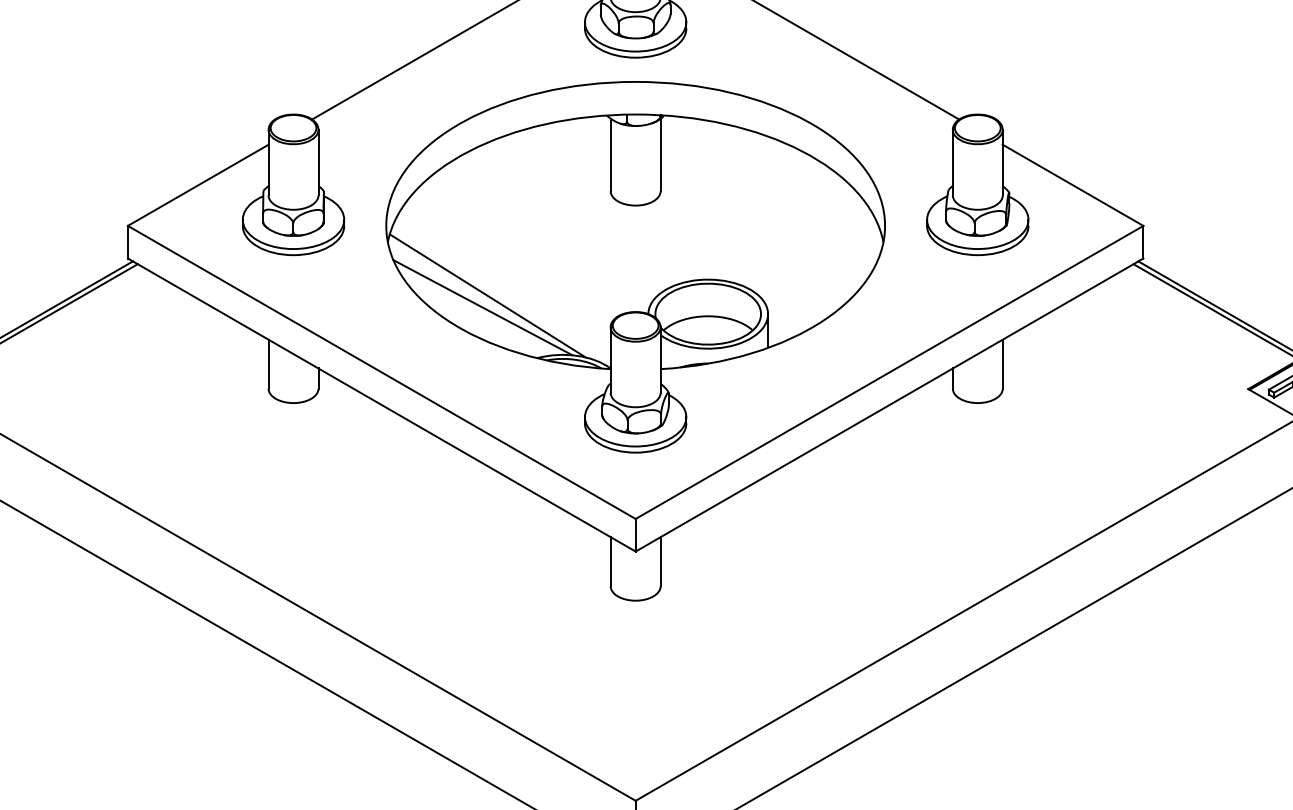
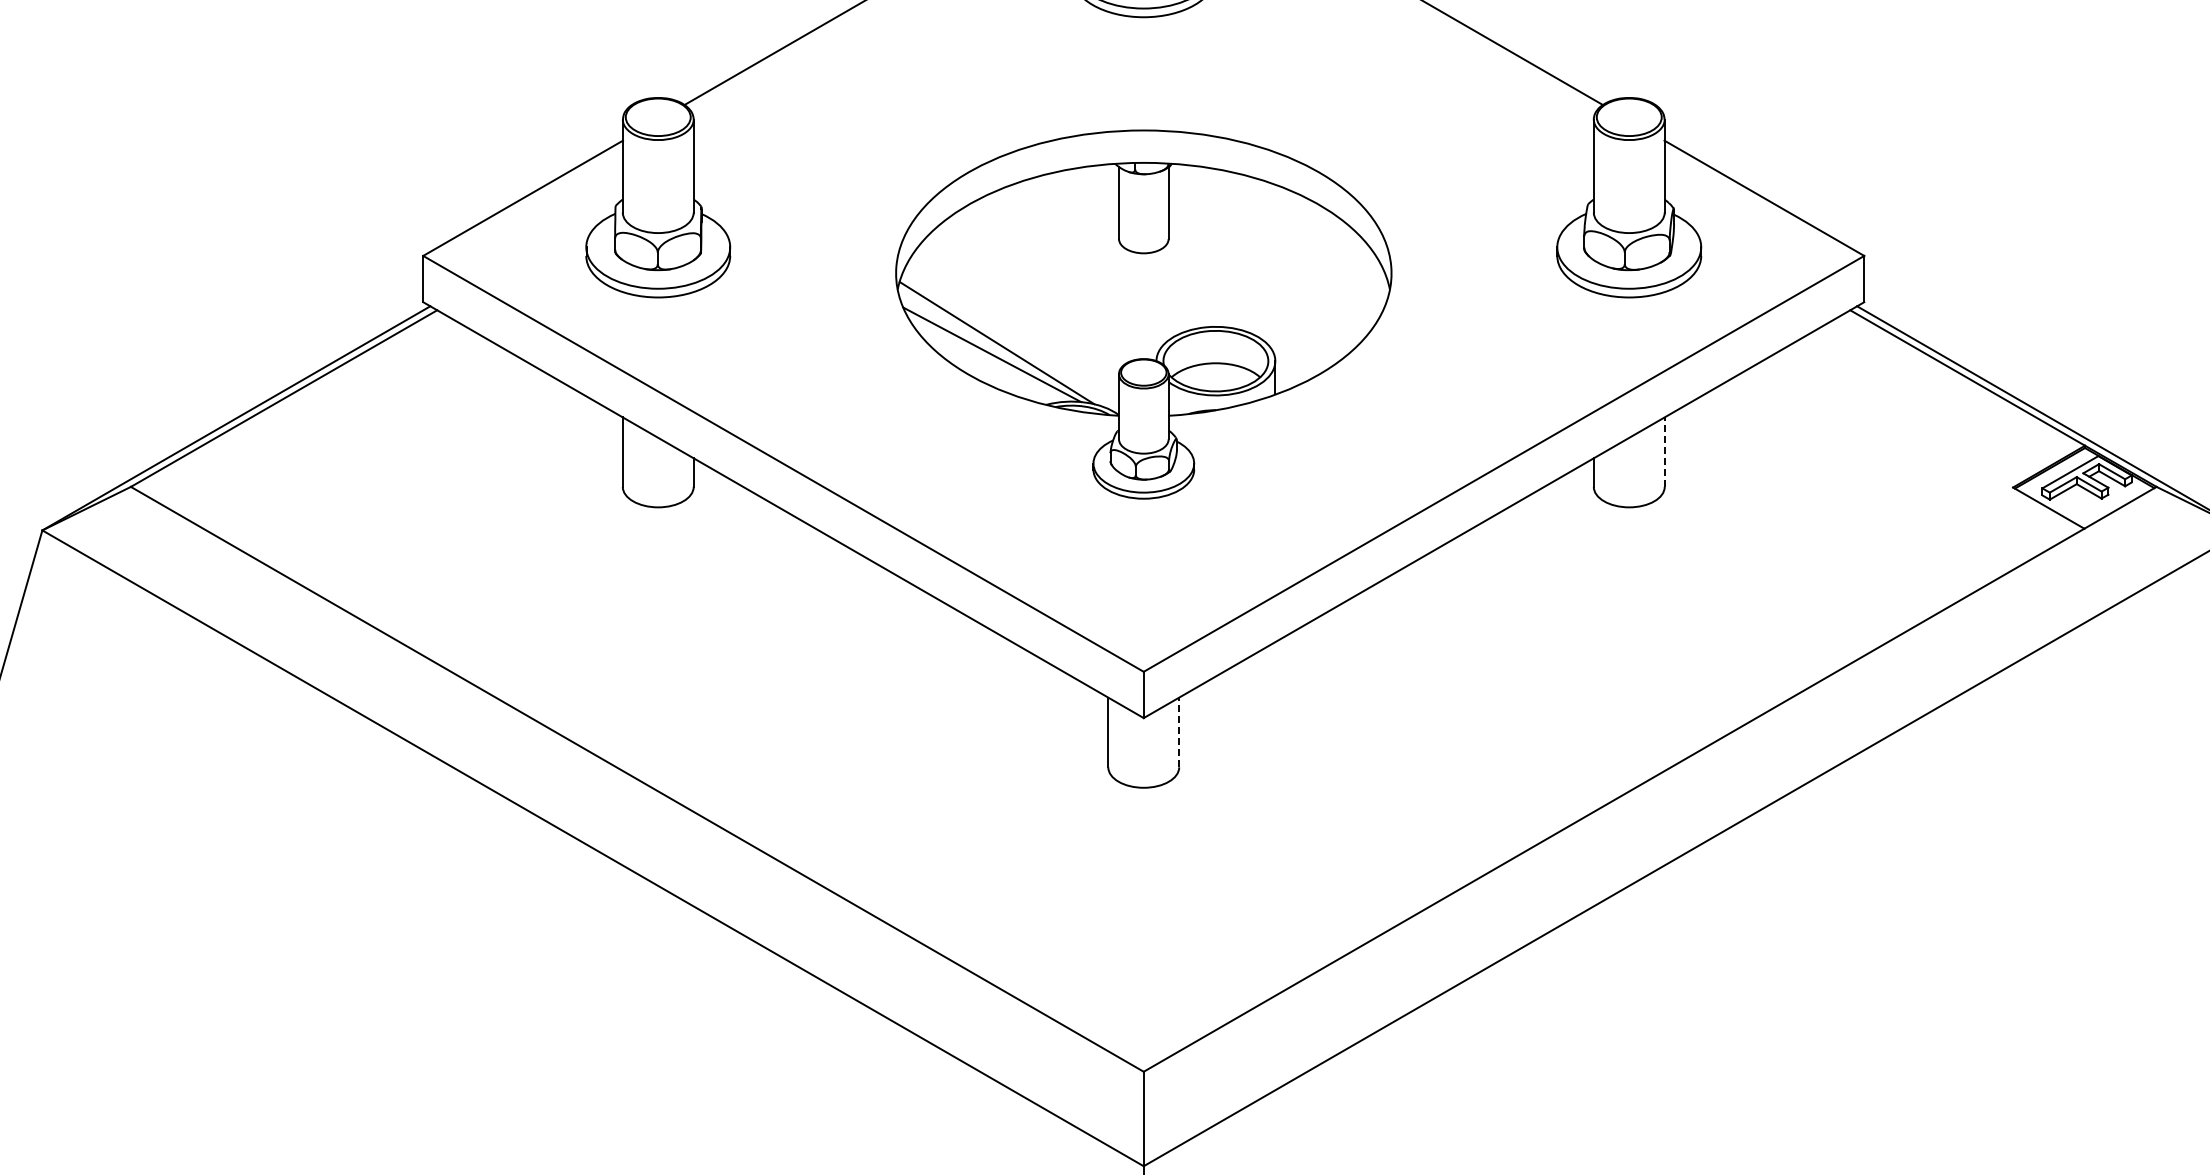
part: (635, 267) -> (1143, 314), size x0.7
line: (1002, 364) -> (1664, 452), solid -> dashed
line: (660, 561) -> (1179, 732), solid -> dashed

